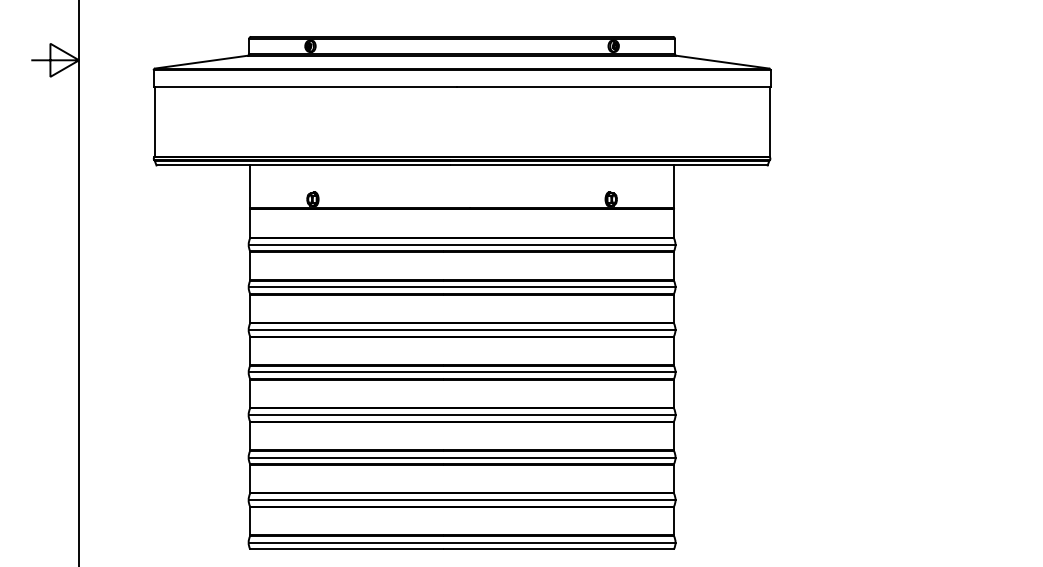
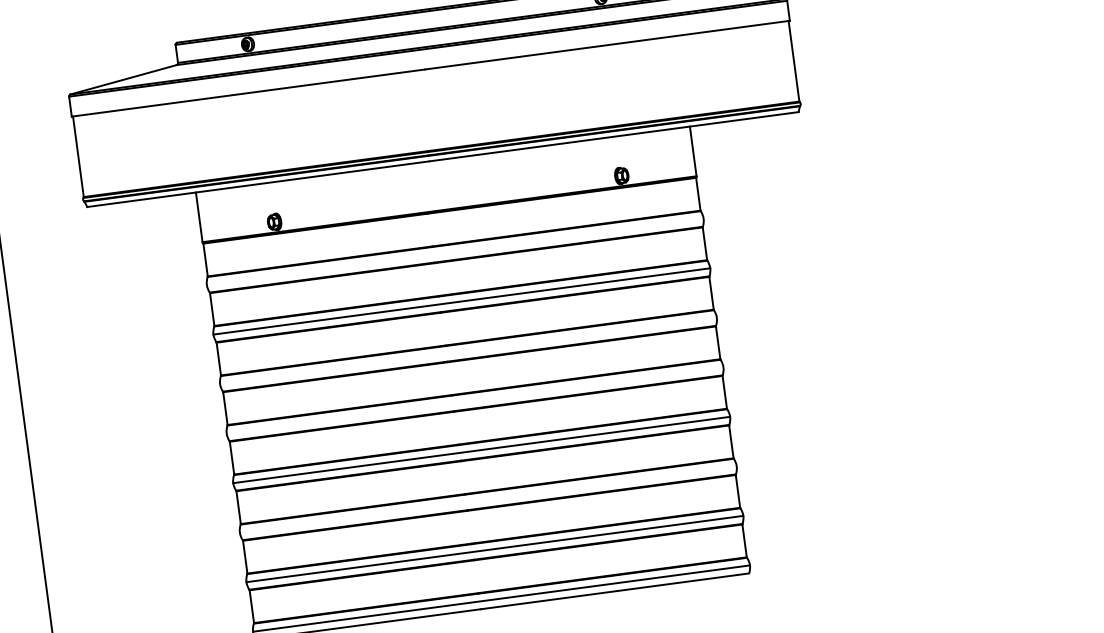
line: (461, 244) -> (454, 251), removed
line: (461, 329) -> (467, 350), removed
line: (461, 372) -> (474, 400), removed
line: (461, 457) -> (487, 499), removed

